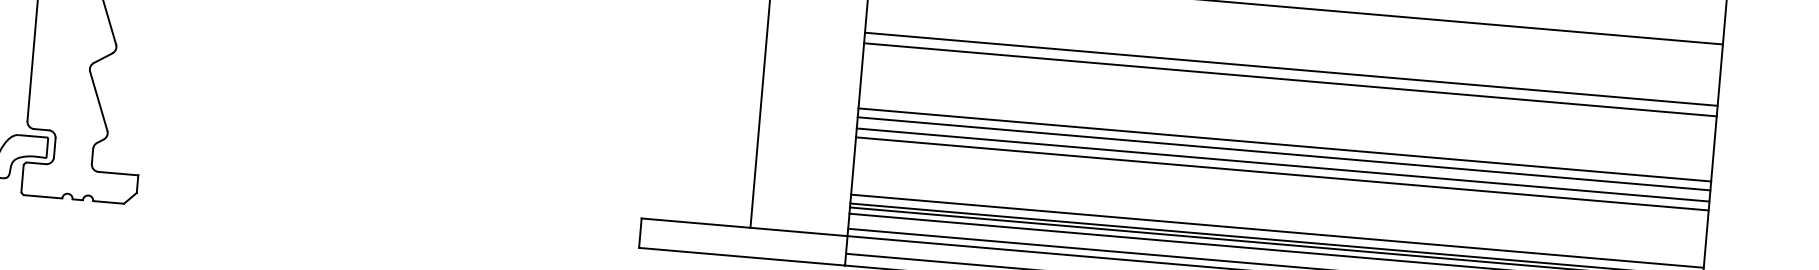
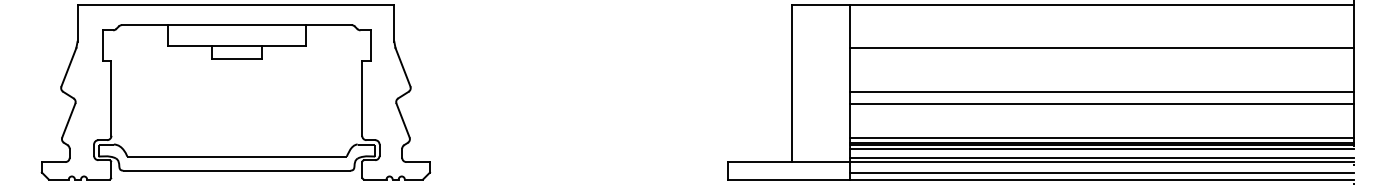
line: (1290, 68) -> (1101, 41), removed
line: (1284, 144) -> (1101, 86), removed
line: (1282, 165) -> (1101, 98), removed

